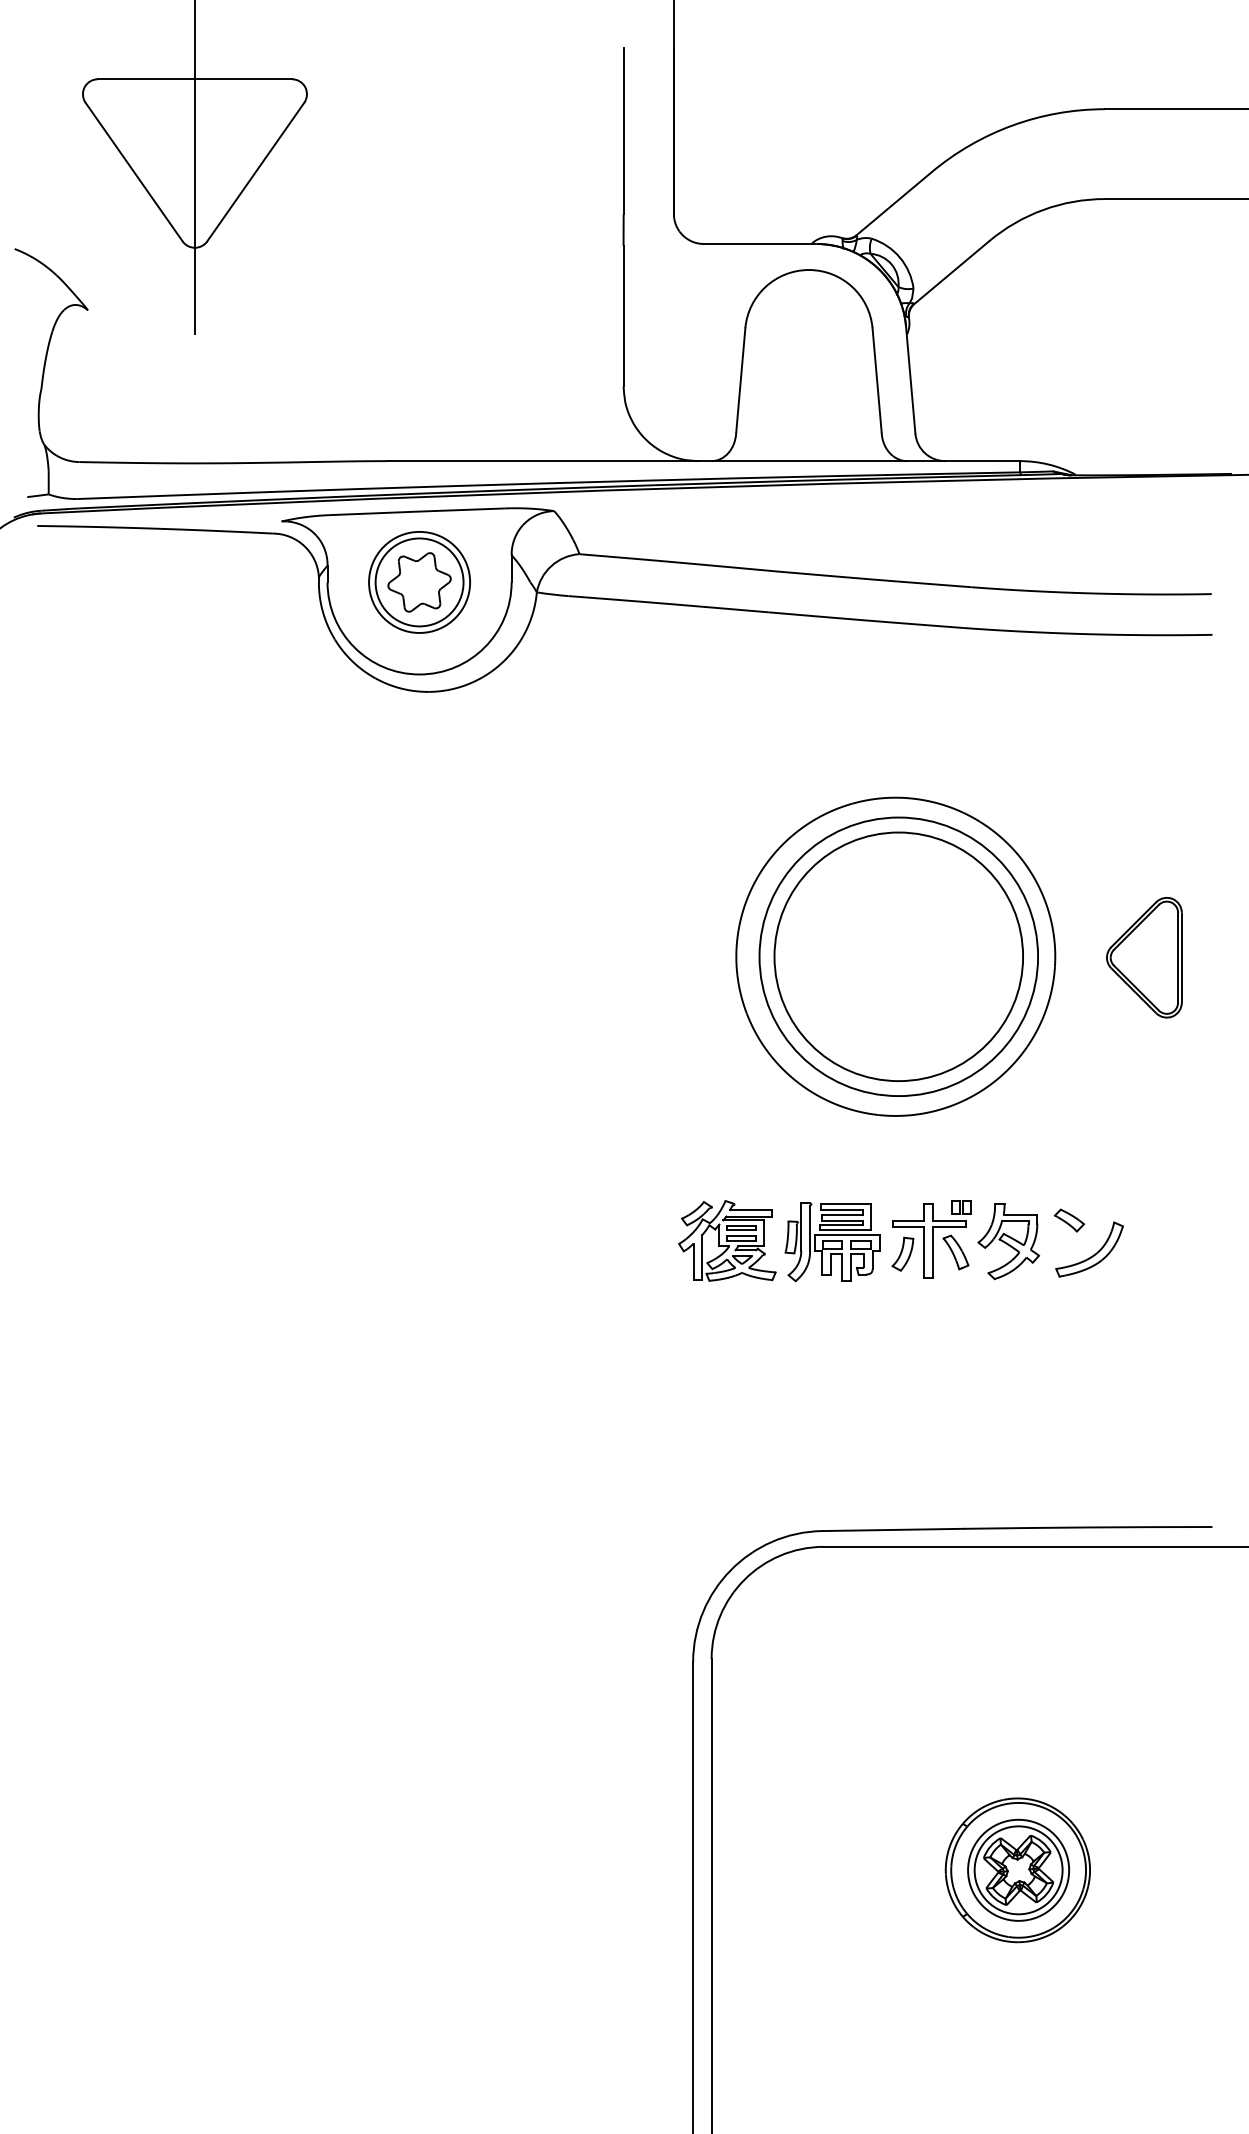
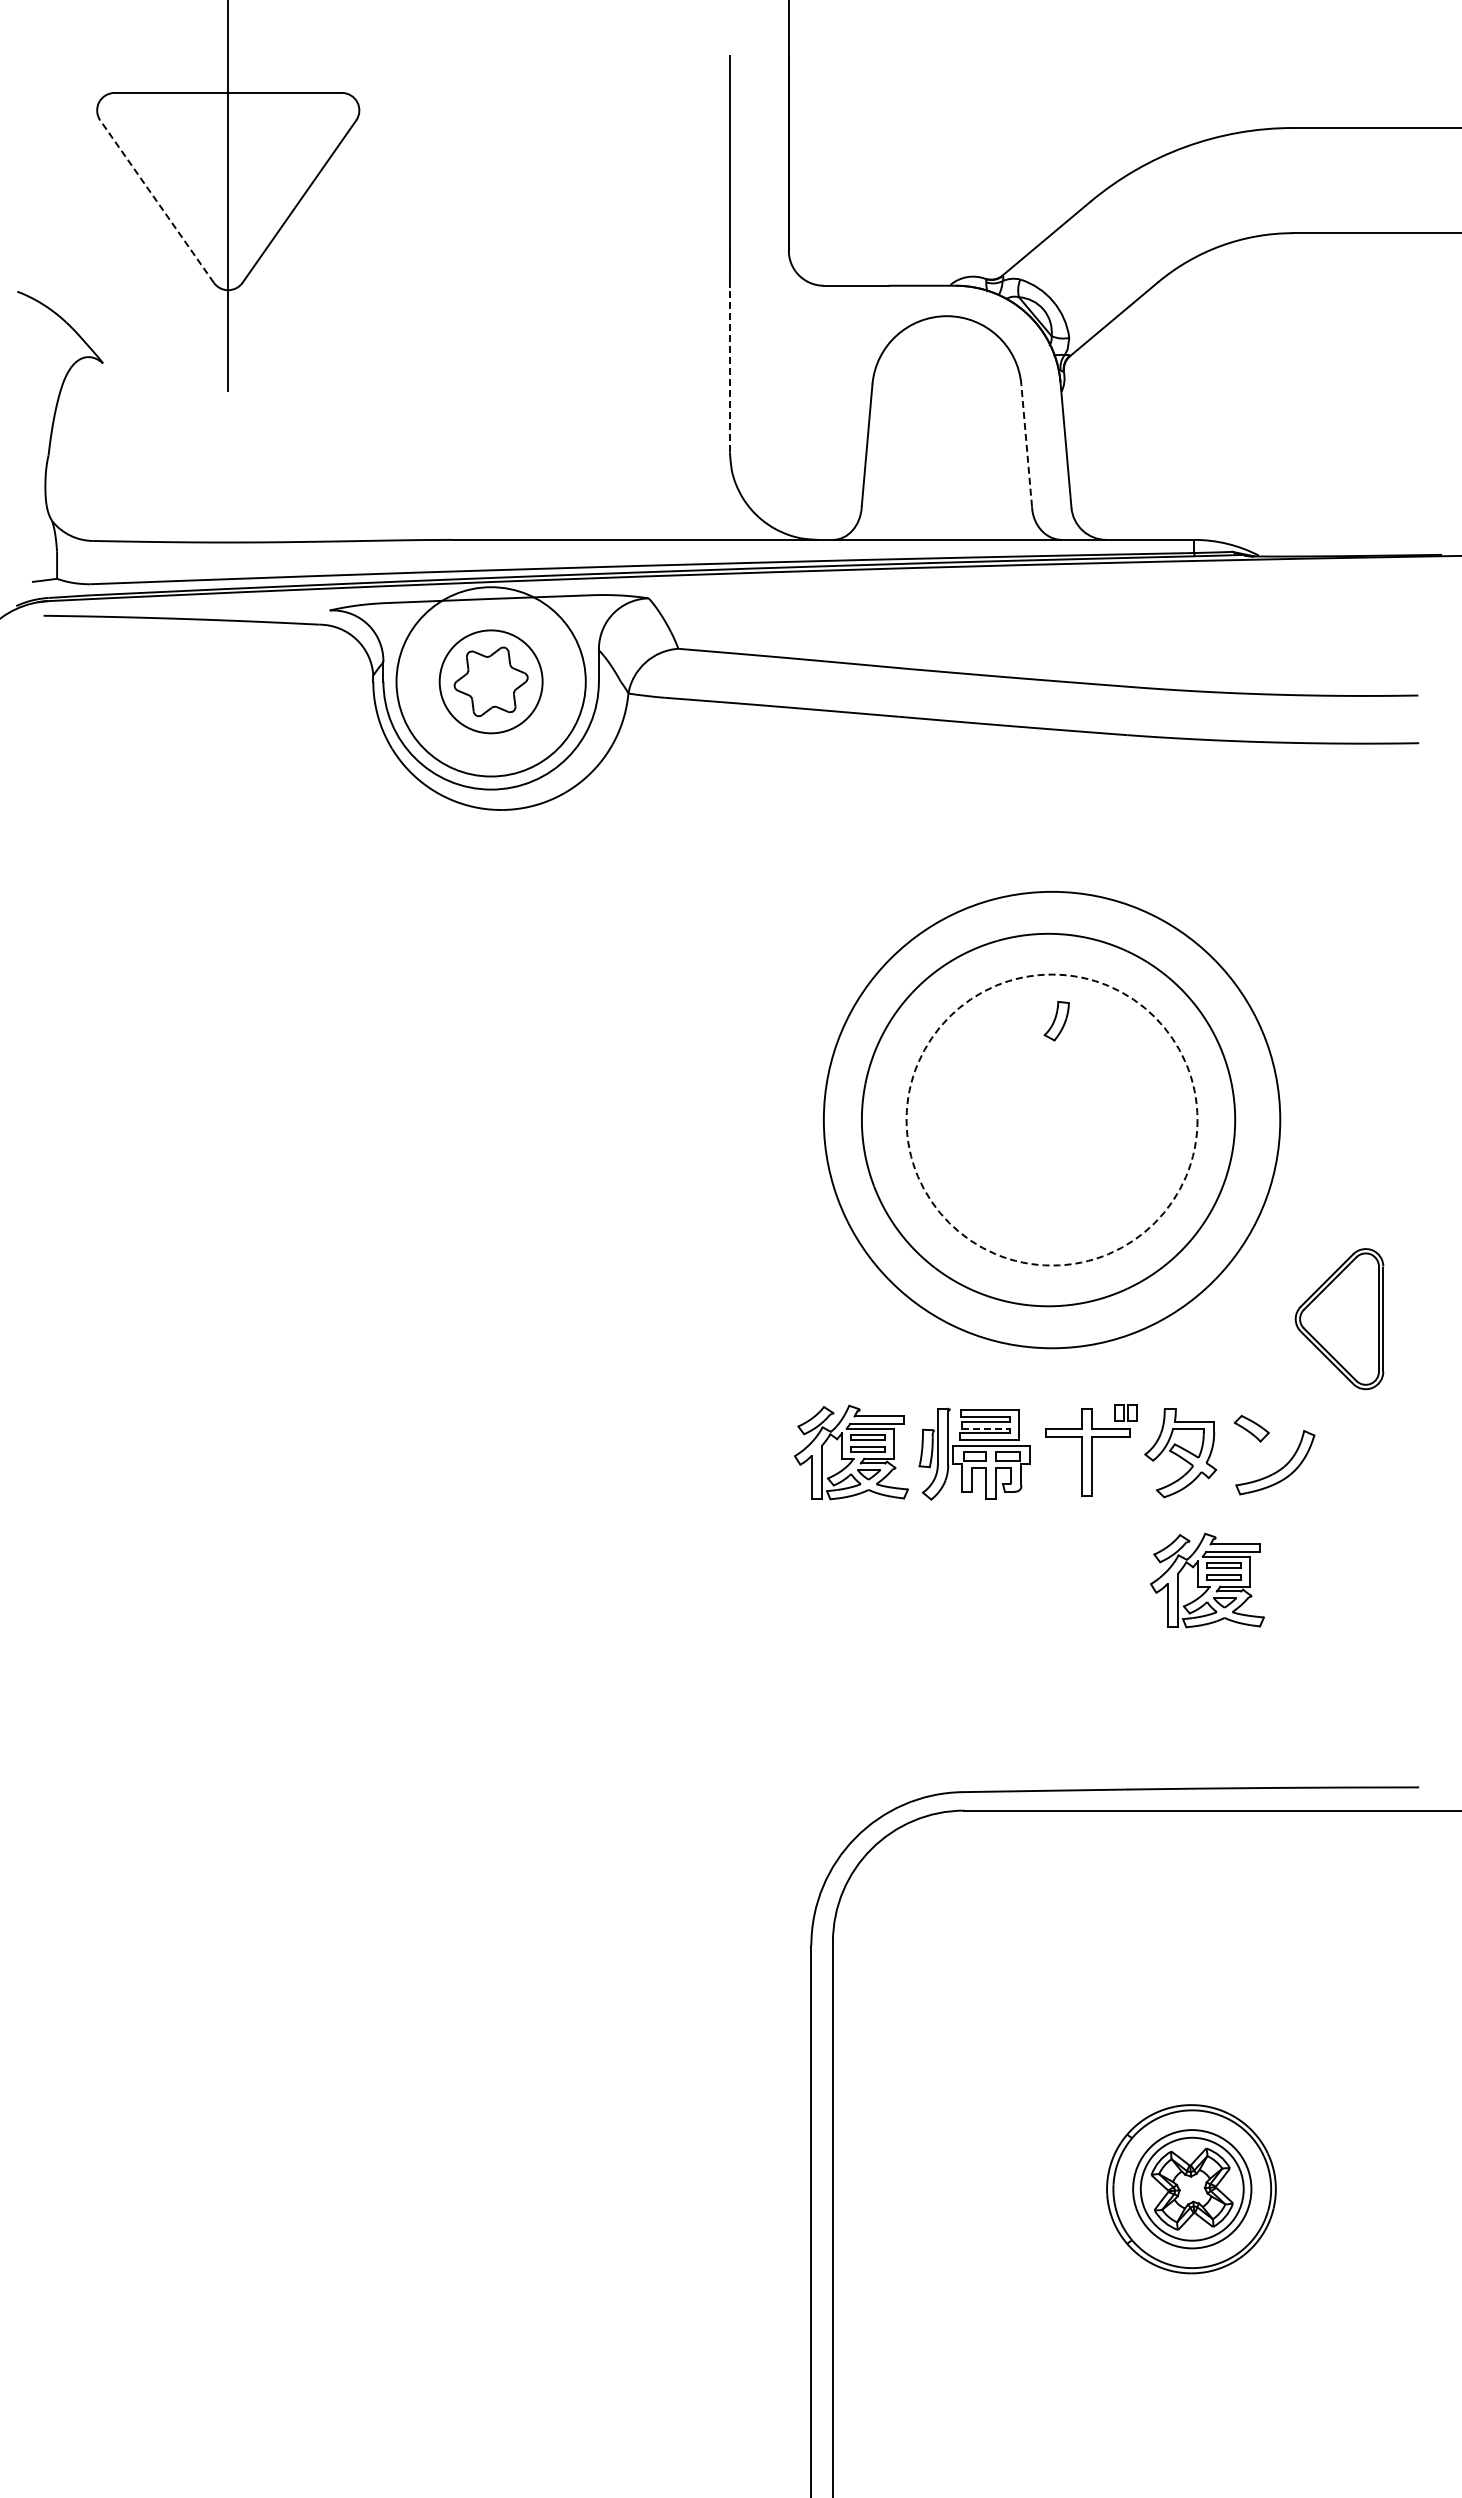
line: (133, 172) -> (156, 201), solid -> dashed
line: (623, 315) -> (729, 369), solid -> dashed
line: (876, 380) -> (1026, 445), solid -> dashed
circle: (419, 582) -> (491, 681), size x1.6
circle: (898, 956) -> (1051, 1119), solid -> dashed
circle: (899, 957) -> (1052, 1120), size x1.4
part: (1144, 958) -> (1339, 1319), moved
line: (842, 1220) -> (986, 1428), solid -> dashed
part: (955, 1251) -> (1118, 1465), removed
part: (902, 1254) -> (1056, 1021), moved
part: (1031, 1350) -> (1207, 1580), added

